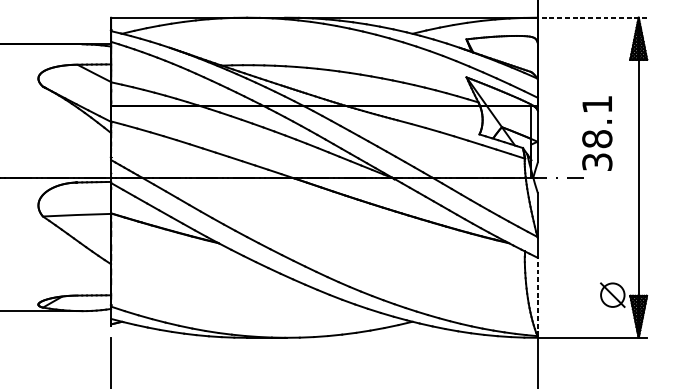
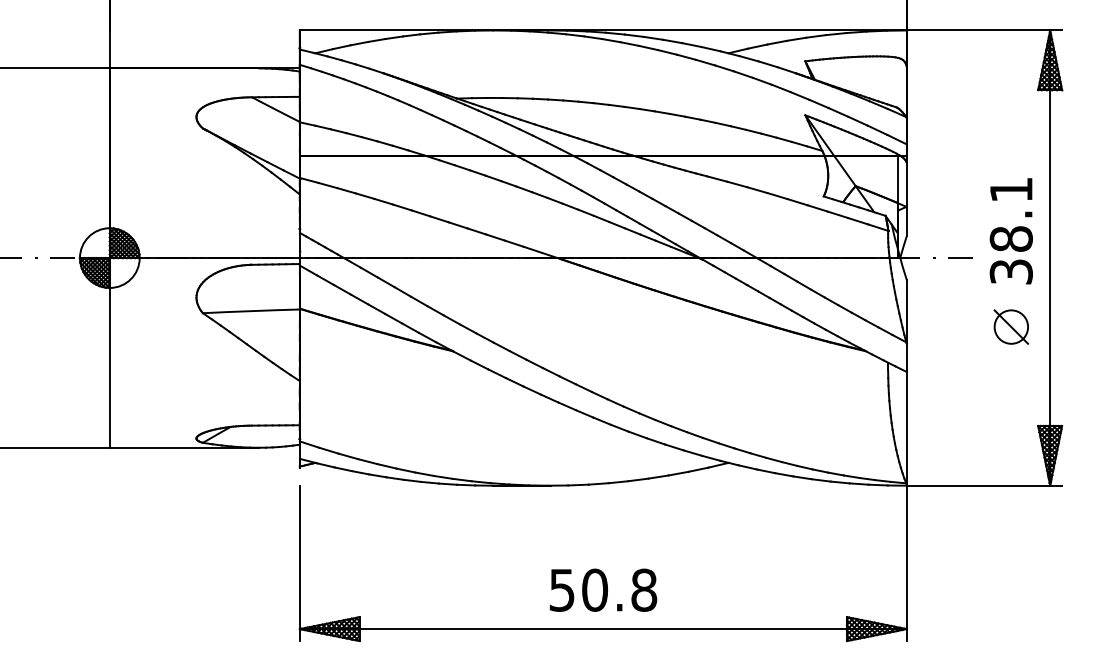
line: (592, 17) -> (984, 30), dashed -> solid
text: (596, 133) -> (1010, 231), moved
part: (612, 294) -> (1011, 326), moved
line: (537, 296) -> (906, 427), dashed -> solid

